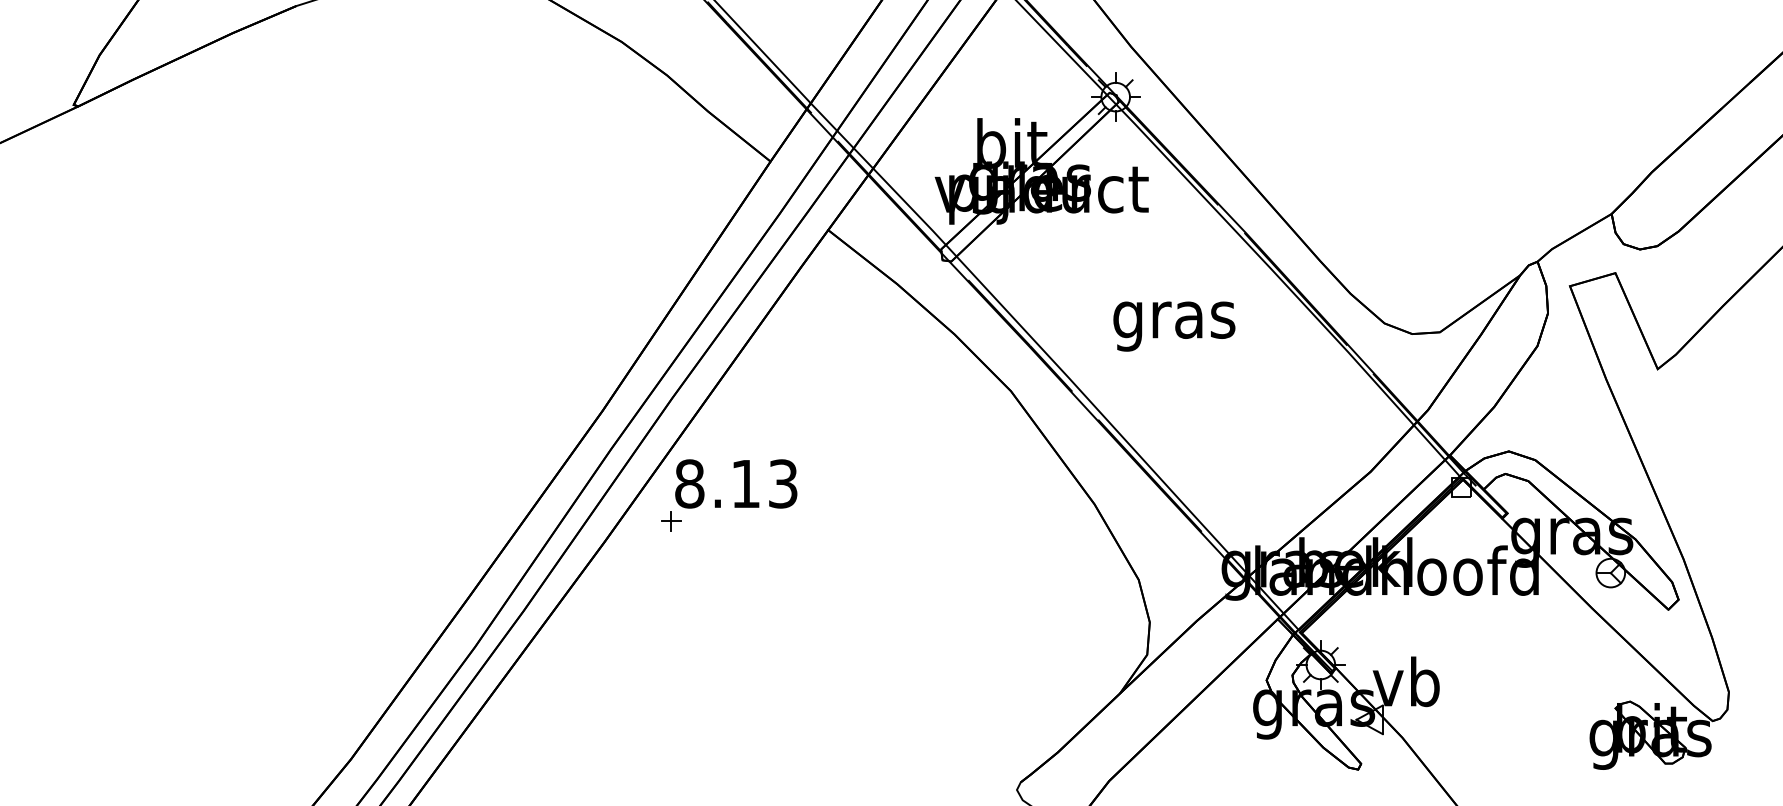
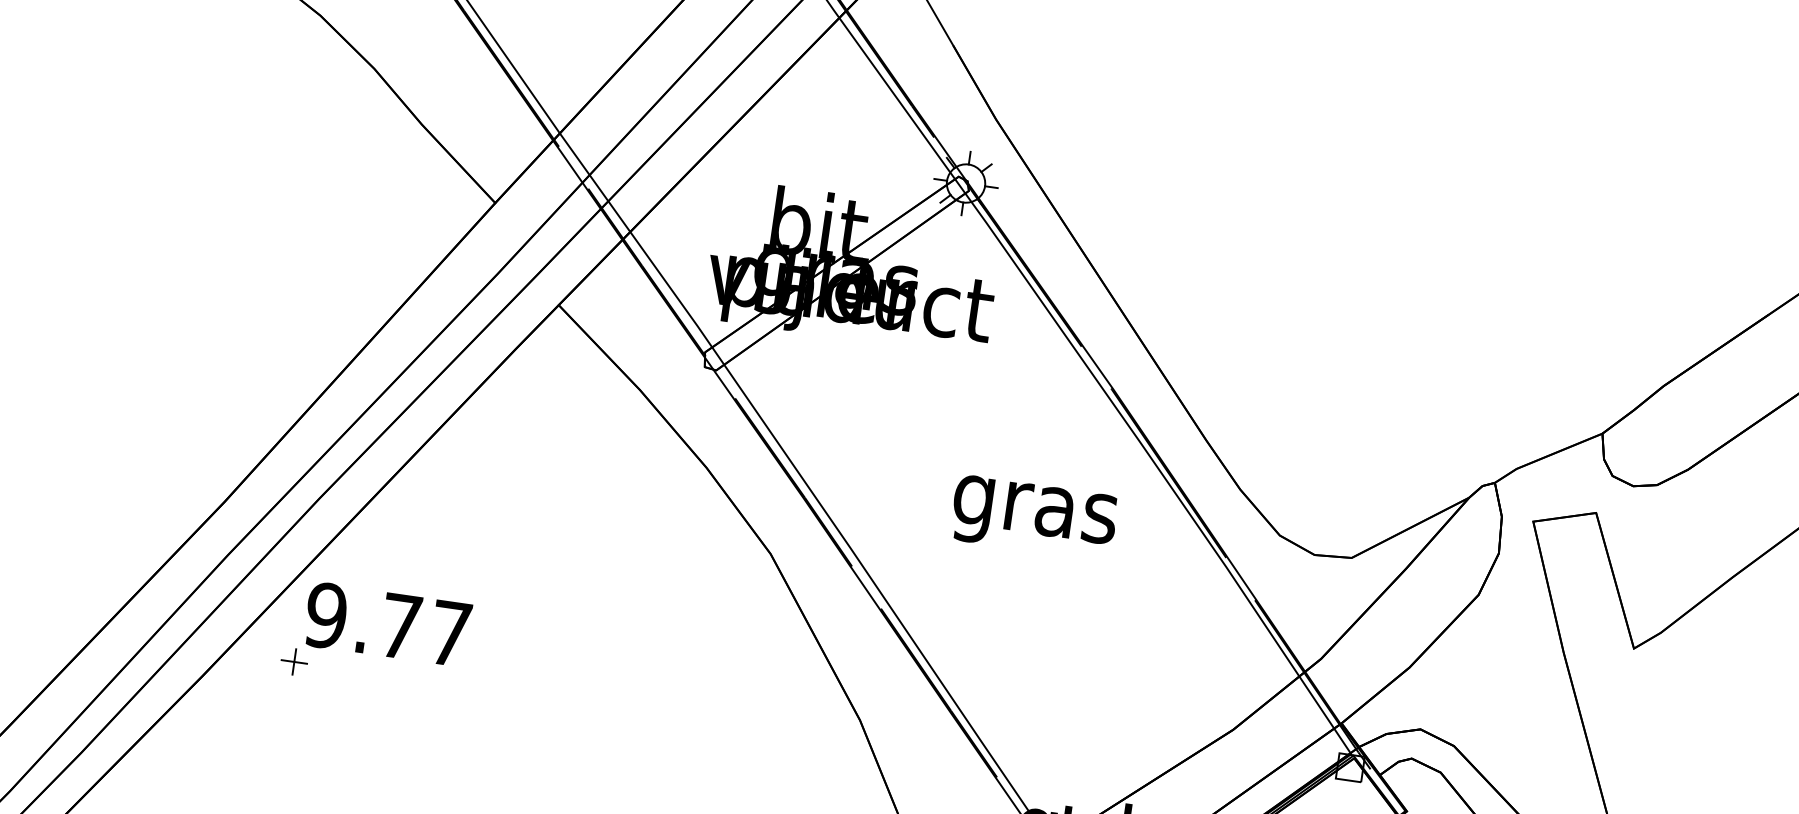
text: (1174, 326) -> (1034, 517), moved
text: (735, 483) -> (387, 623), 8.13 -> 9.77

